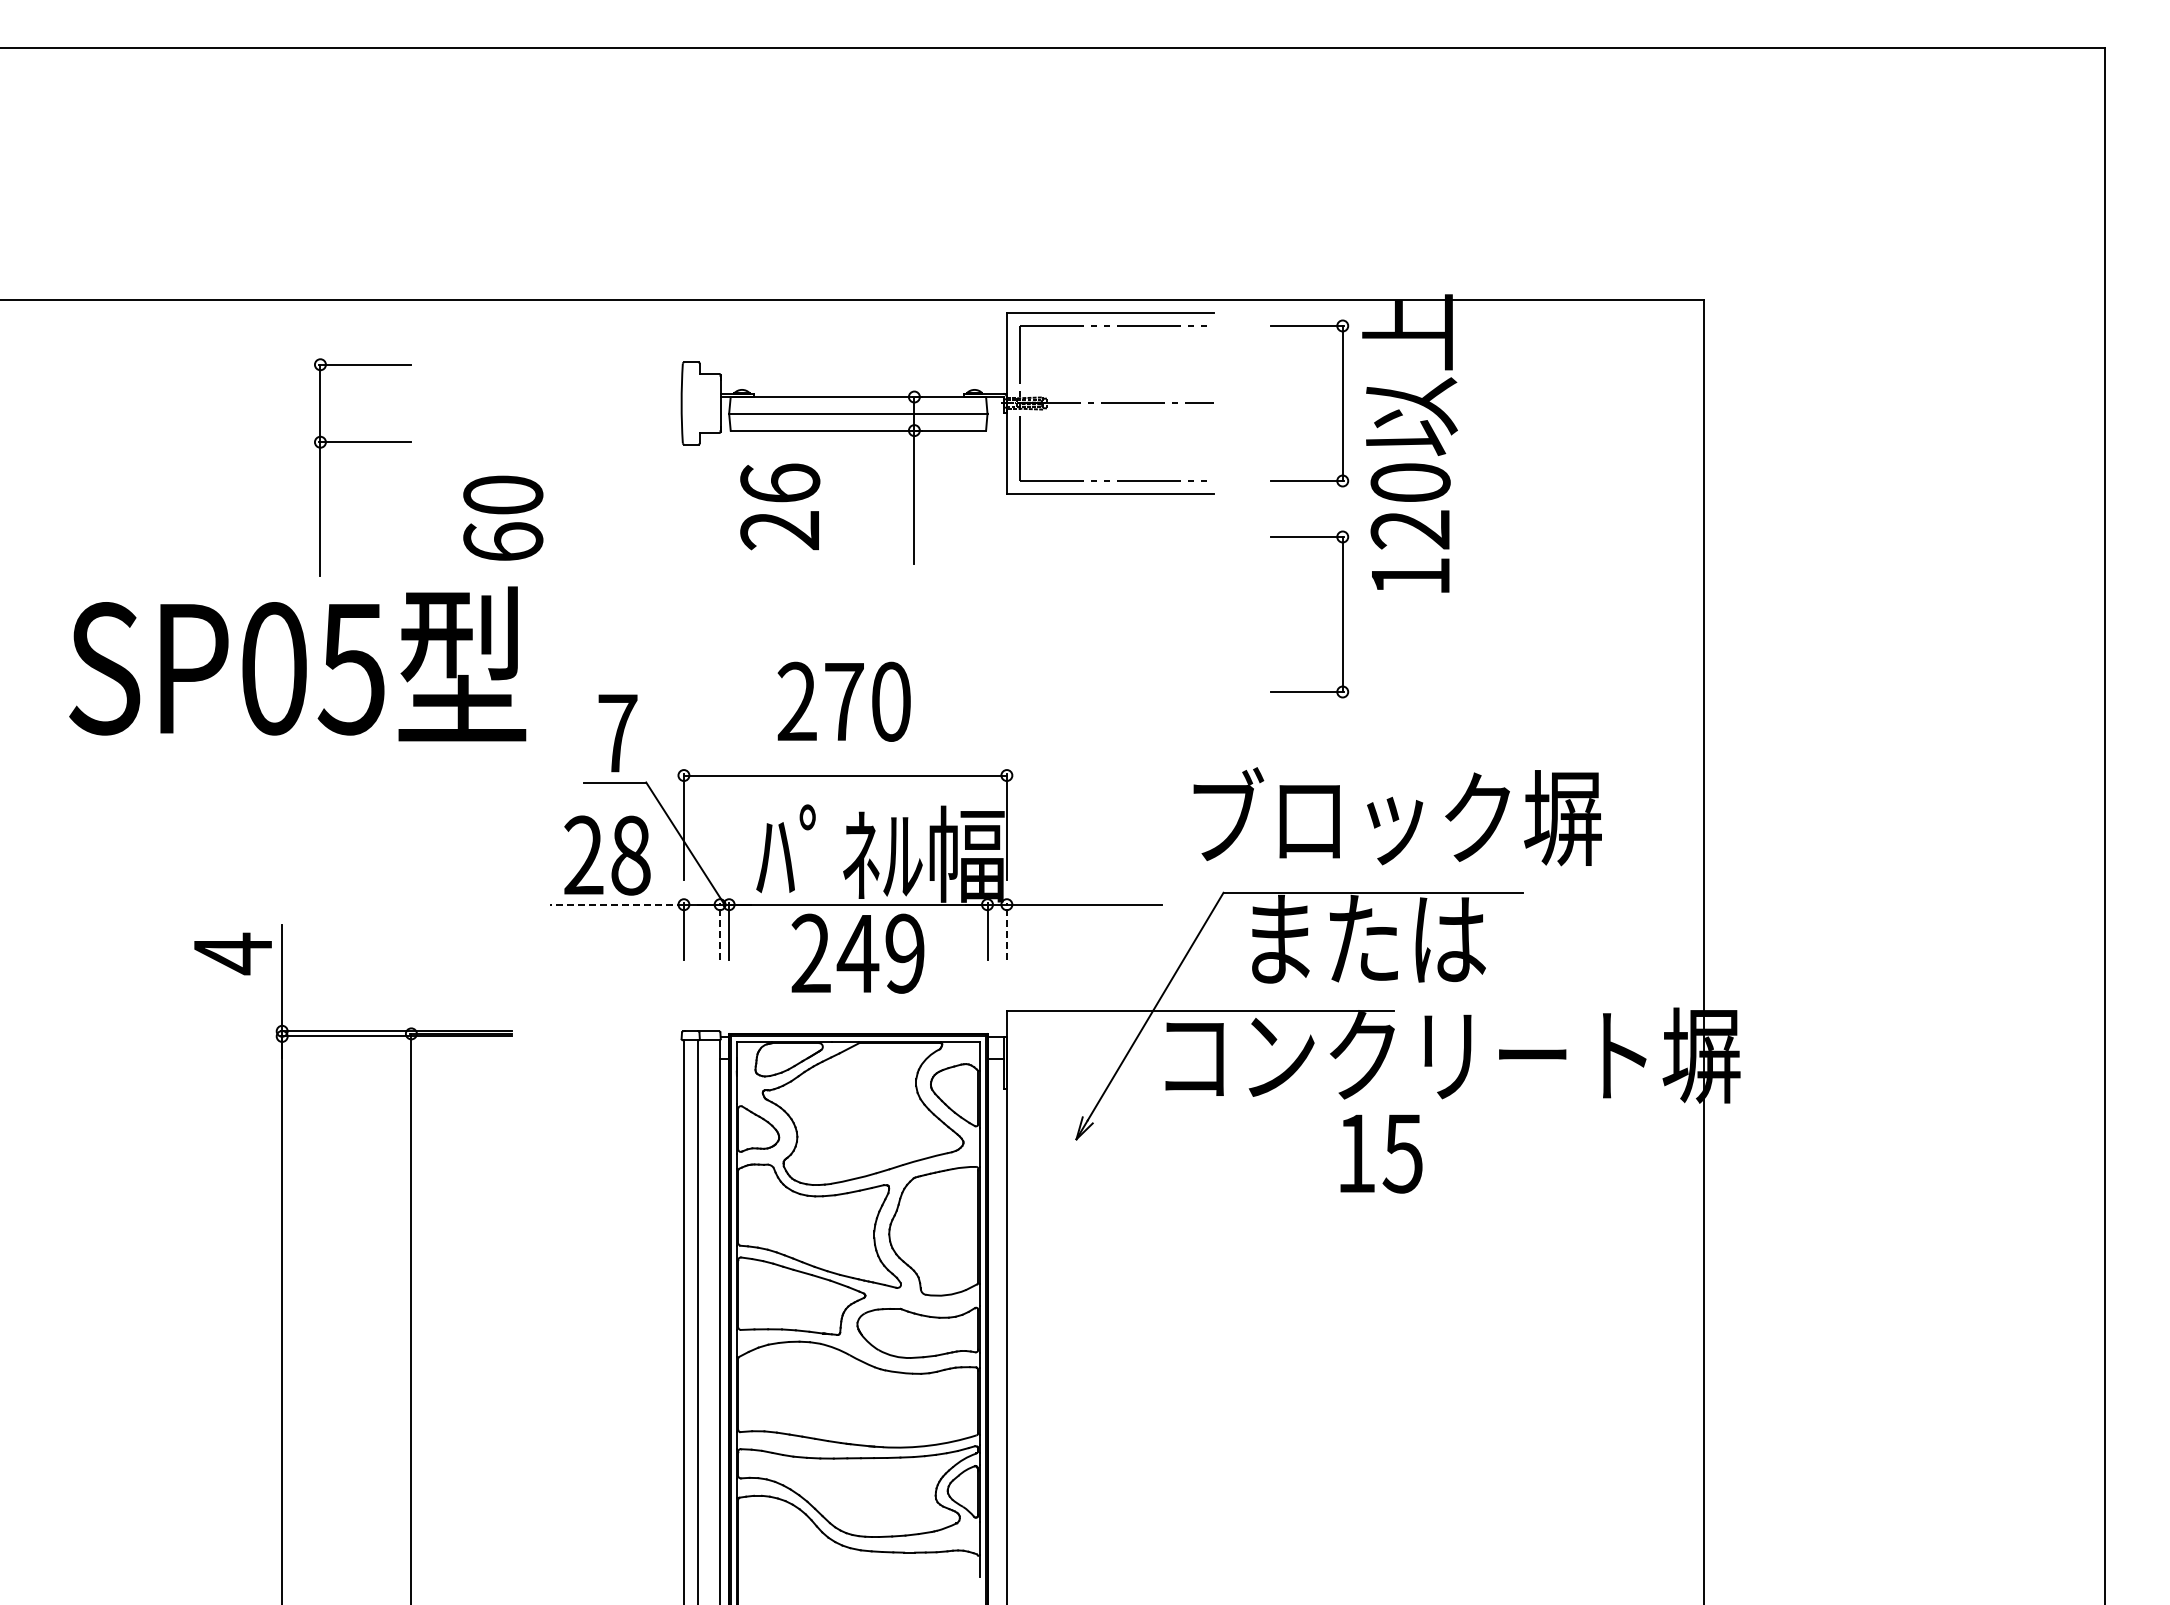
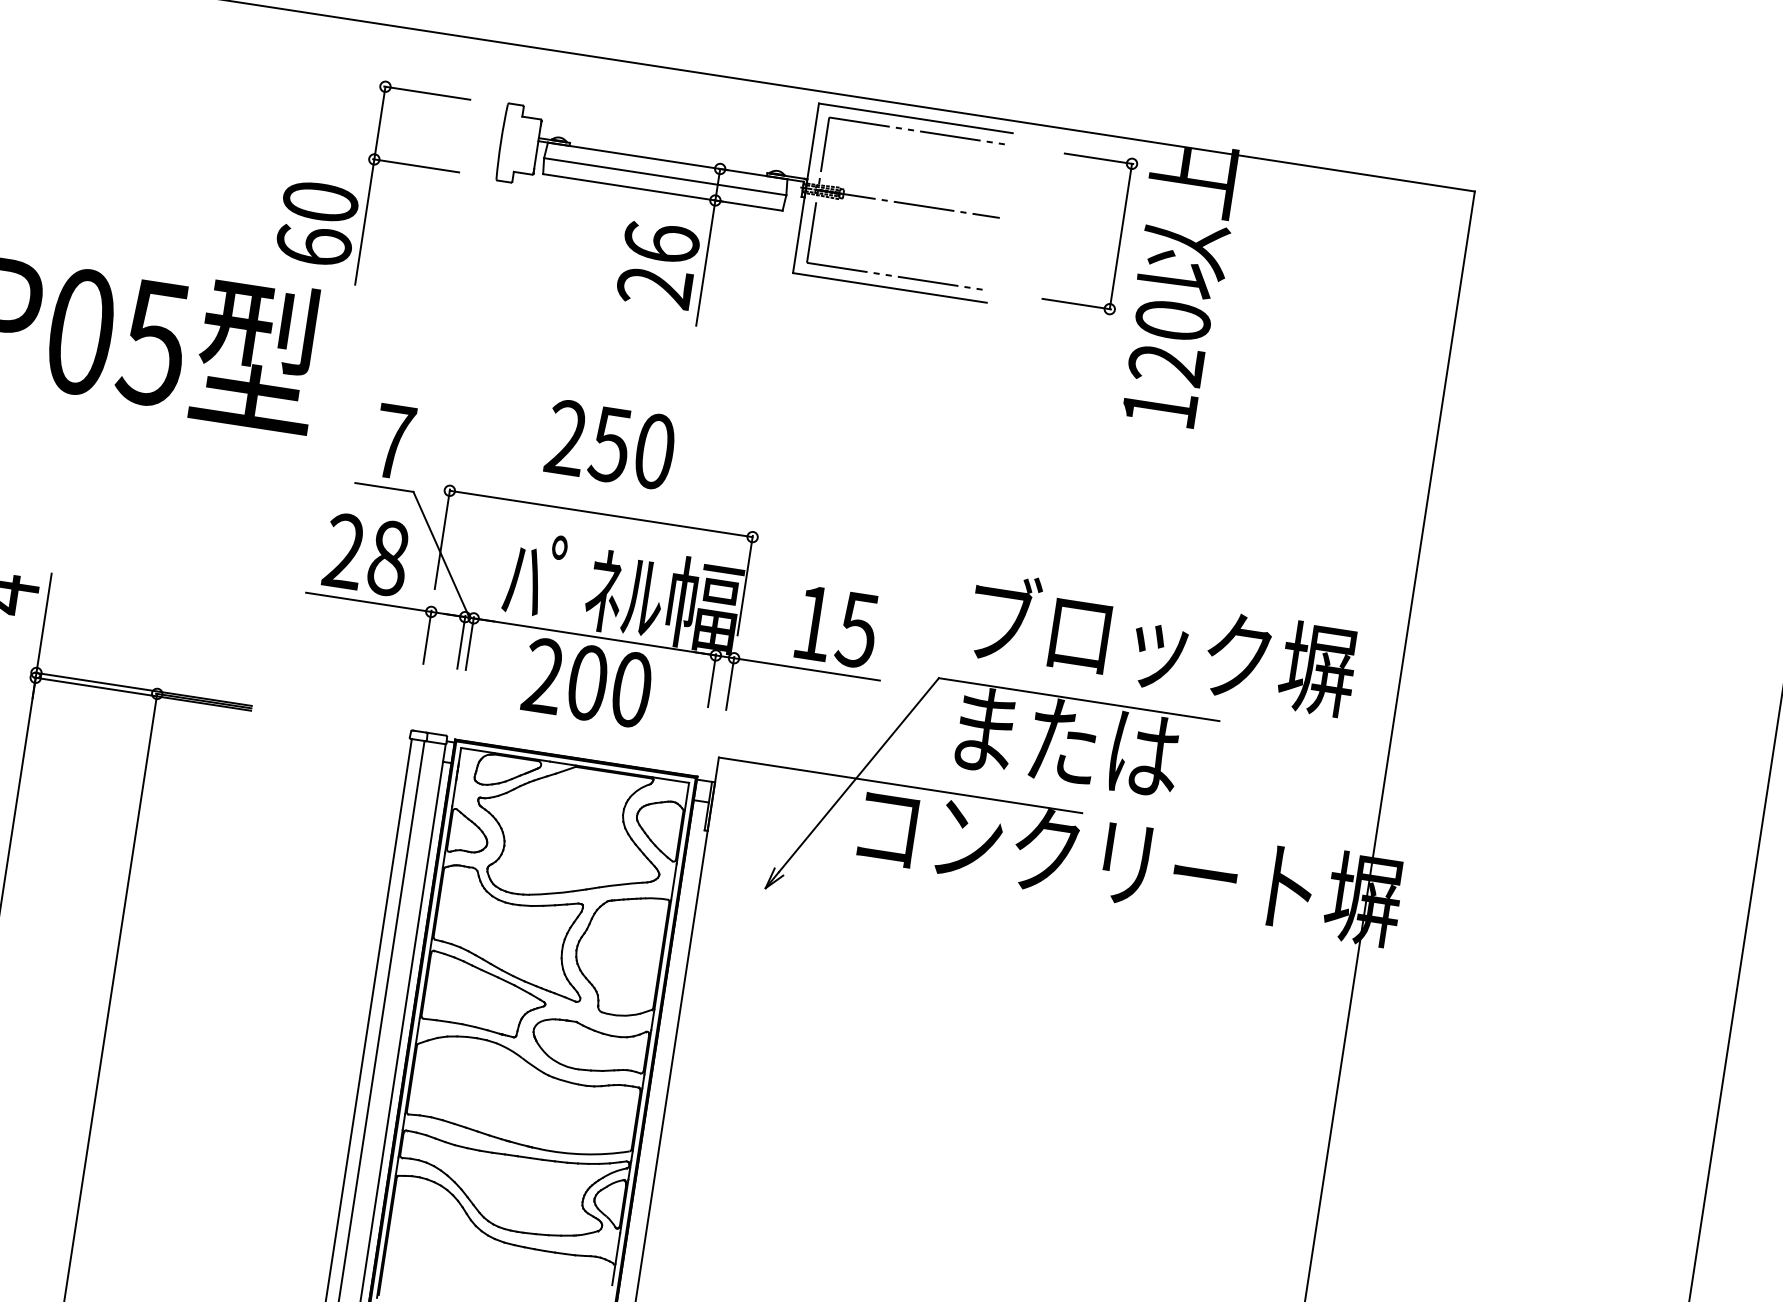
part: (362, 442) -> (413, 165), moved
text: (780, 506) -> (658, 264), moved
part: (1342, 614) -> (1090, 434), removed
text: (843, 702) -> (609, 445), 270 -> 250
text: (1397, 816) -> (1162, 644), moved
line: (617, 904) -> (369, 602), dashed -> solid
line: (720, 931) -> (461, 642), dashed -> solid
line: (1006, 931) -> (729, 683), dashed -> solid
text: (880, 953) -> (608, 685), 249 -> 200
text: (1381, 1153) -> (837, 626), moved

